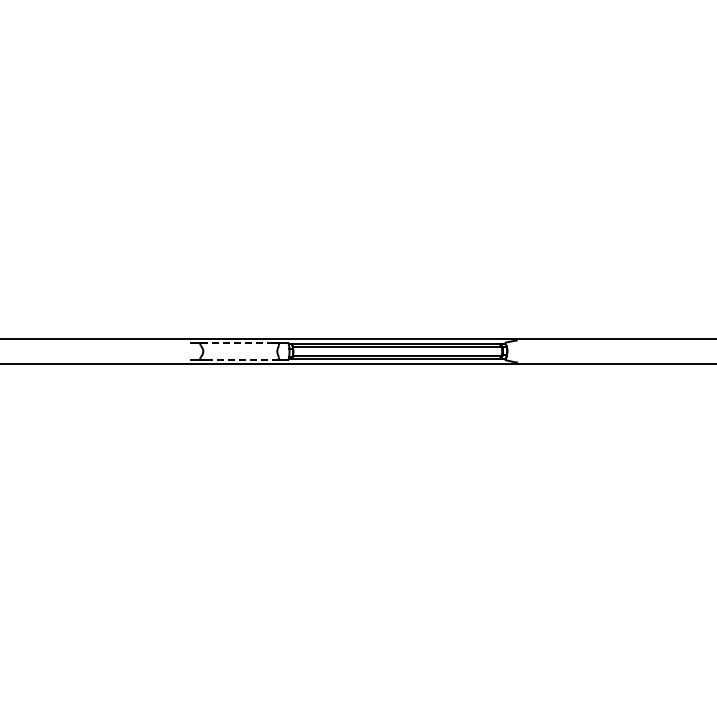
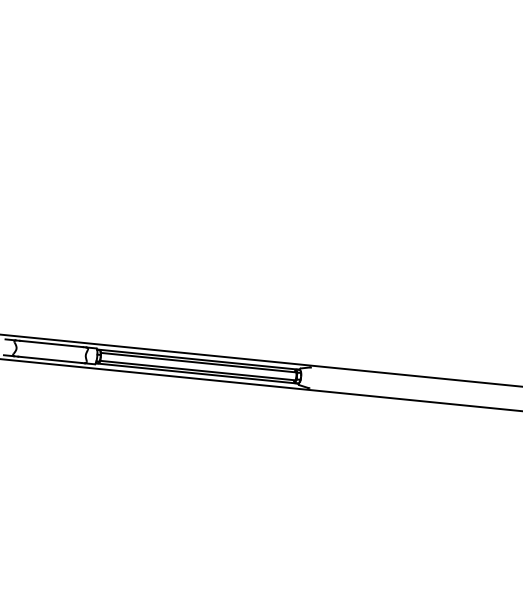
line: (239, 343) -> (51, 344), dashed -> solid
line: (239, 359) -> (49, 359), dashed -> solid

